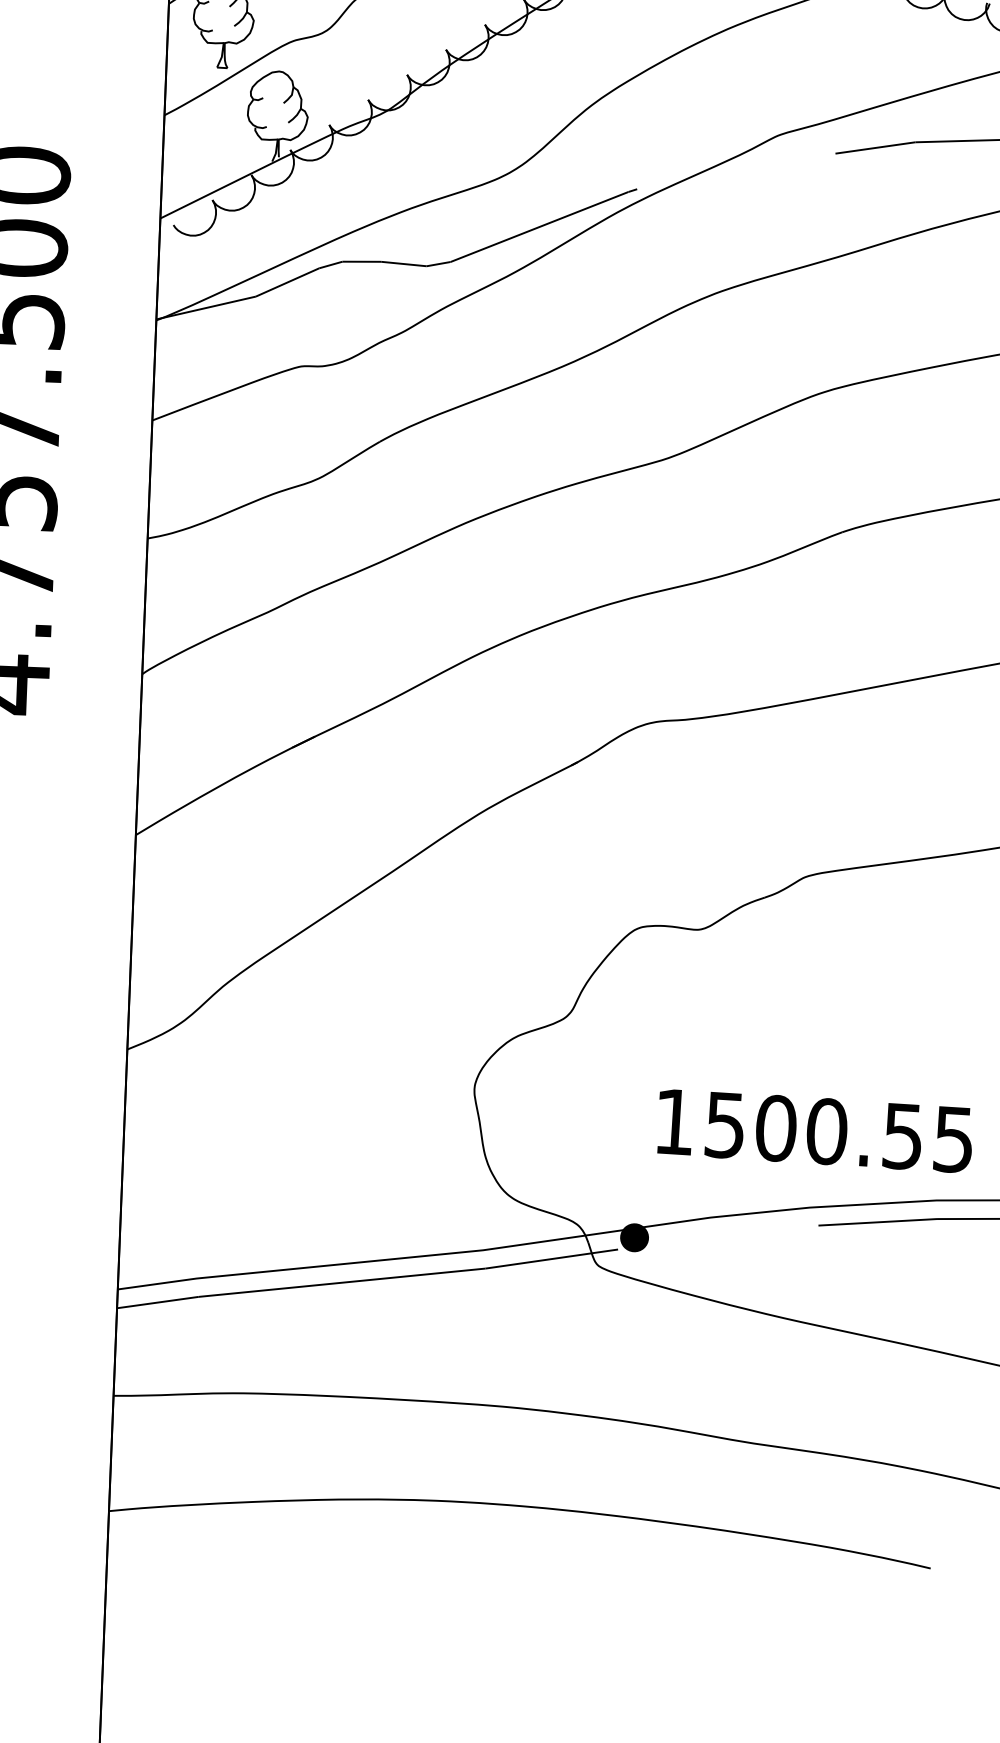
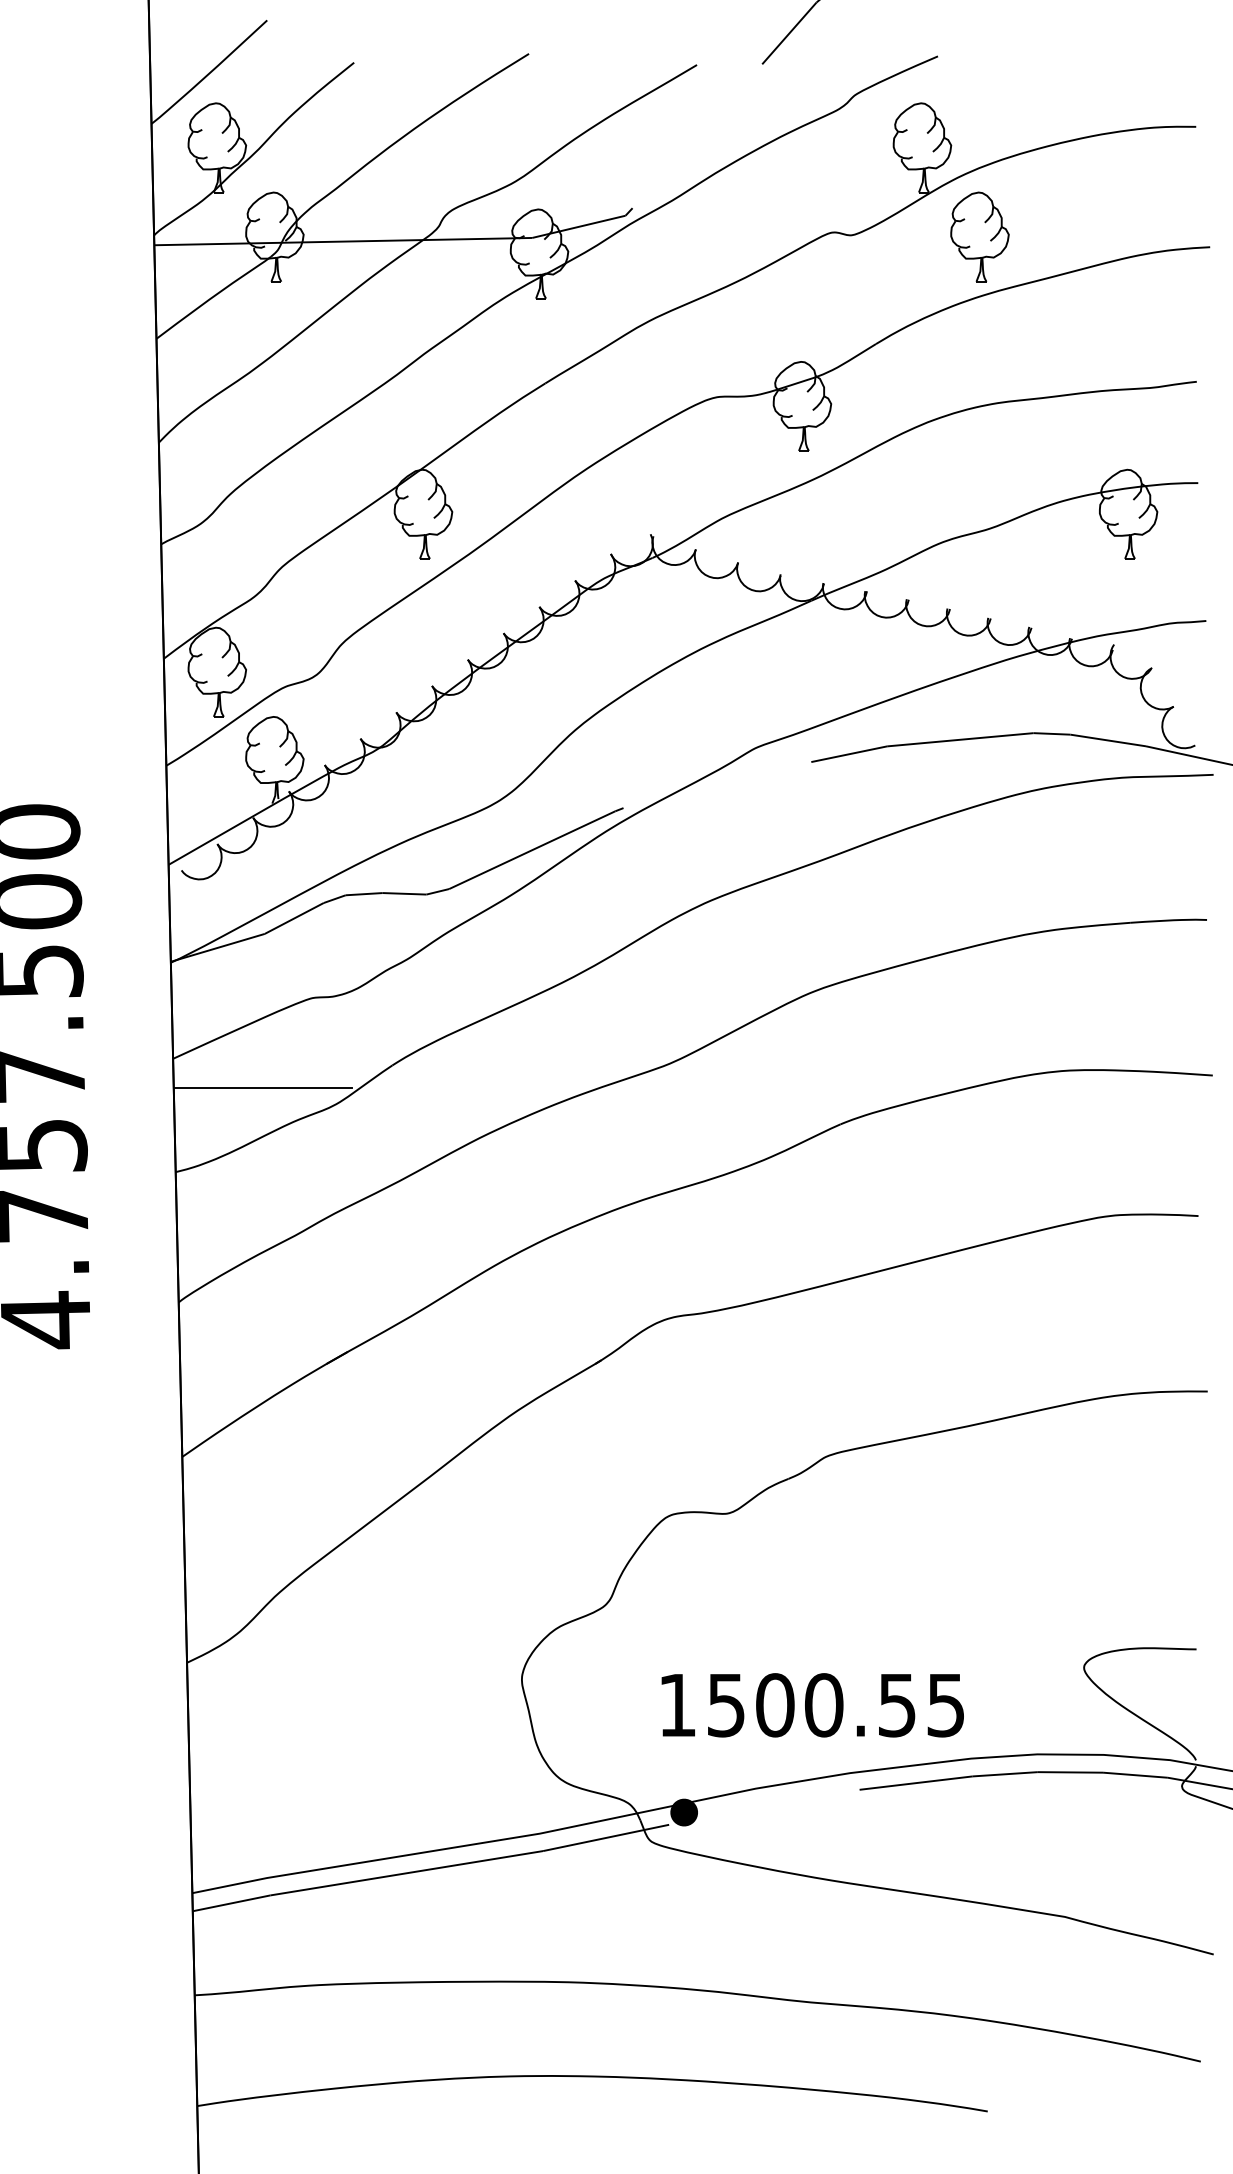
line: (243, 456) -> (262, 1087), added
text: (814, 1131) -> (812, 1705), moved

